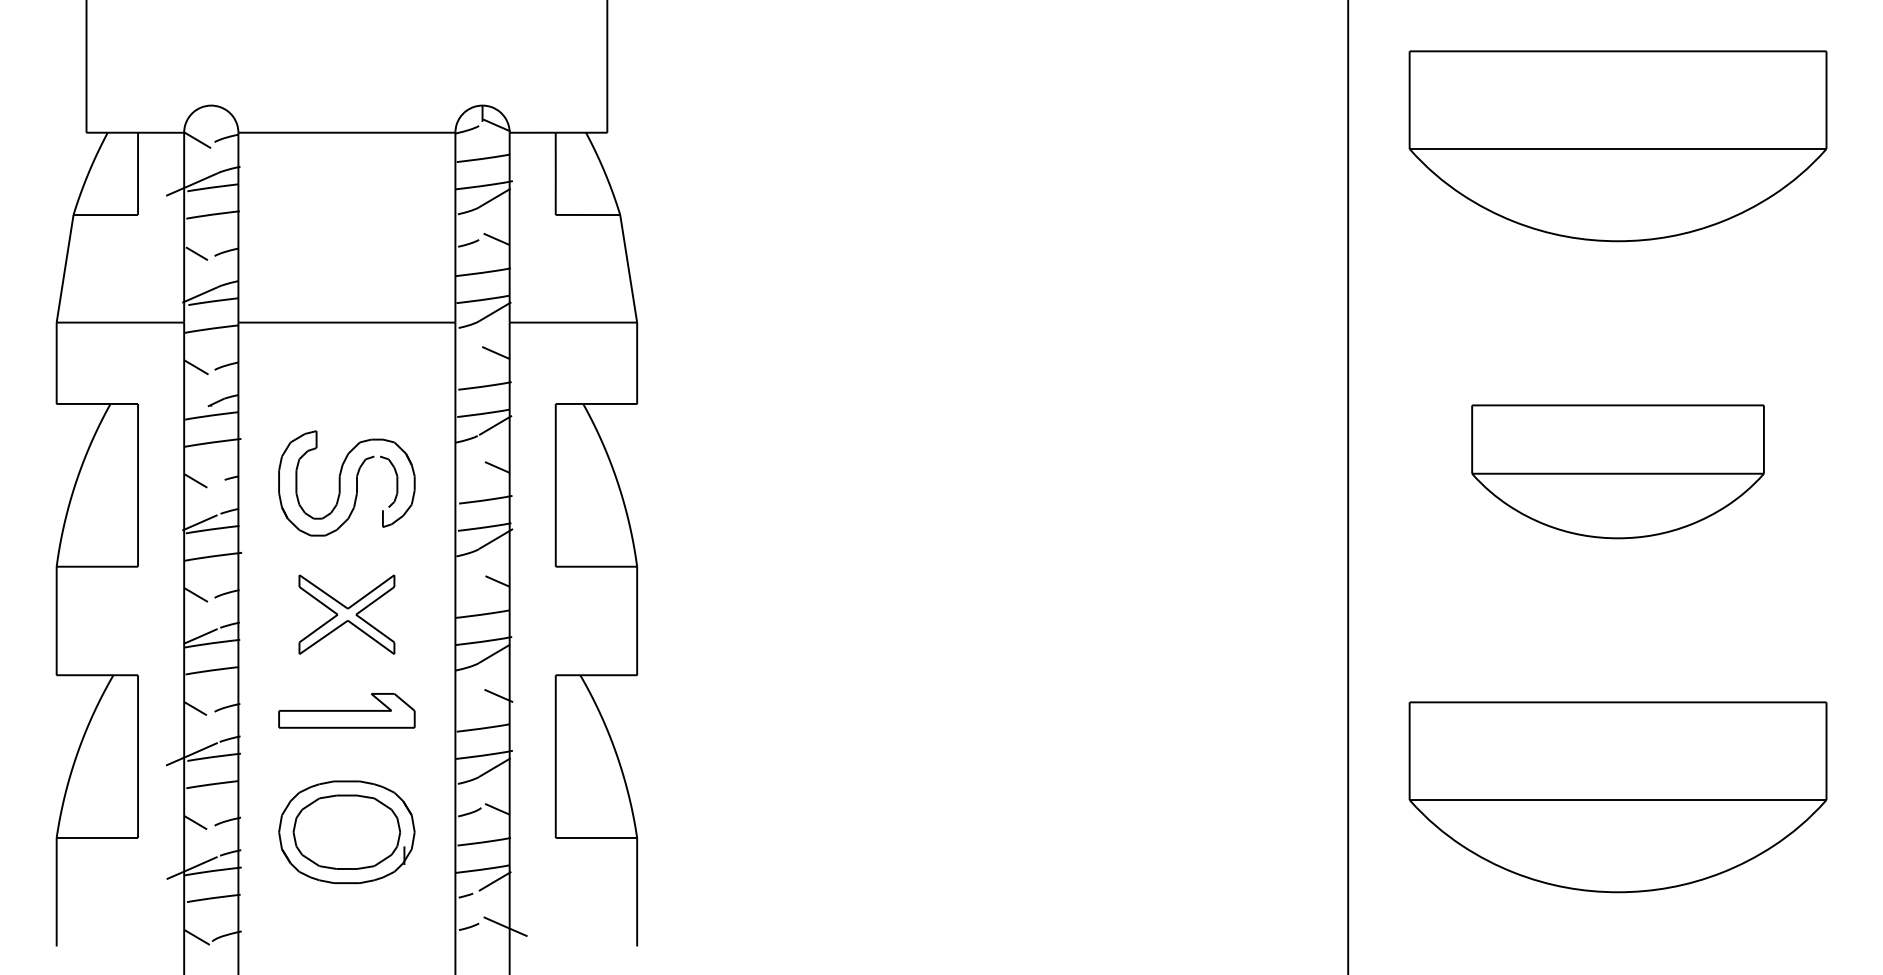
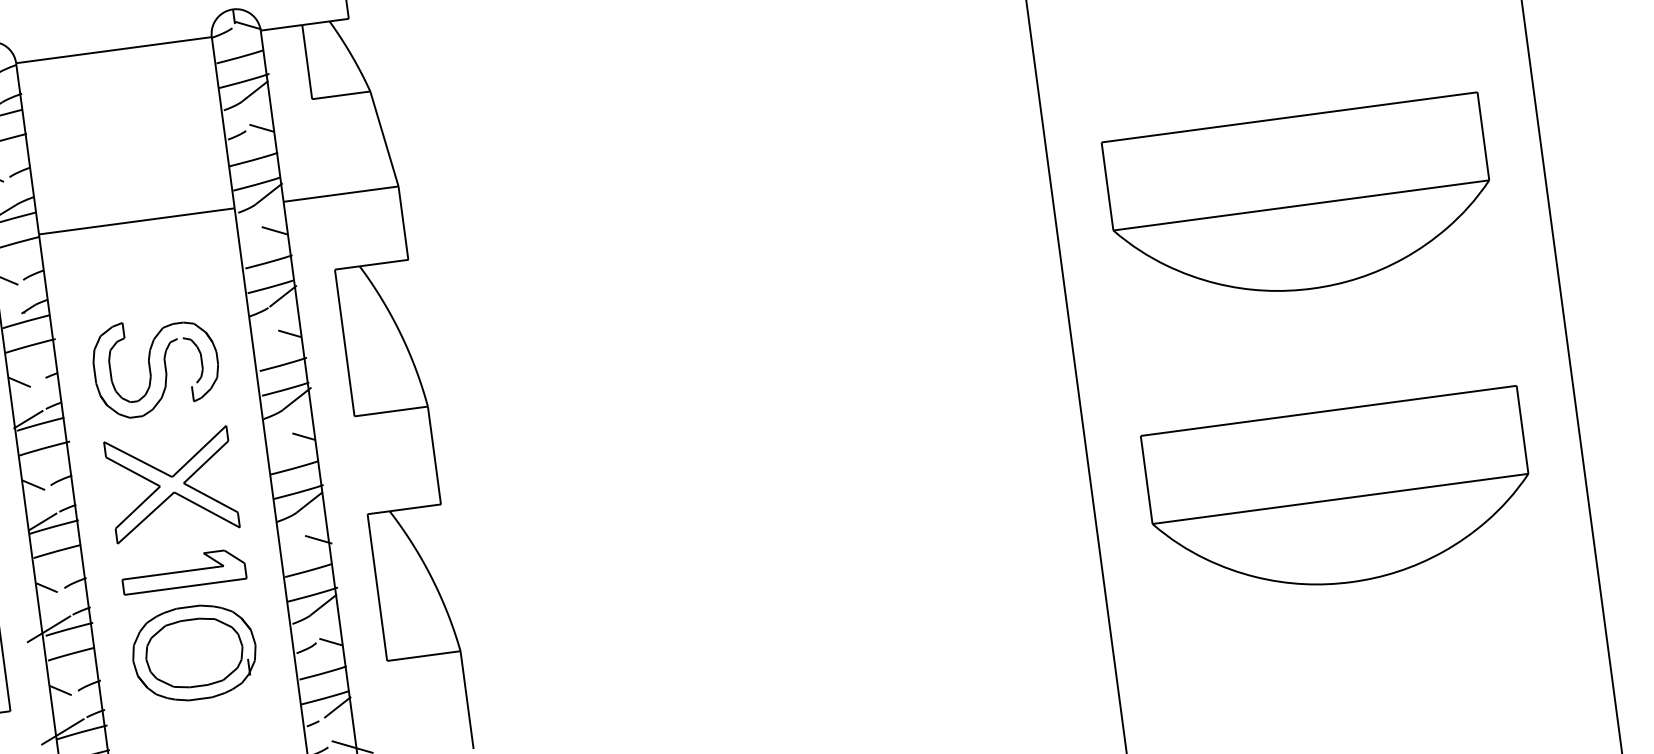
part: (1617, 471) -> (1300, 202), size x1.43
part: (346, 614) -> (171, 484), size x1.43
part: (346, 831) -> (193, 652), moved

